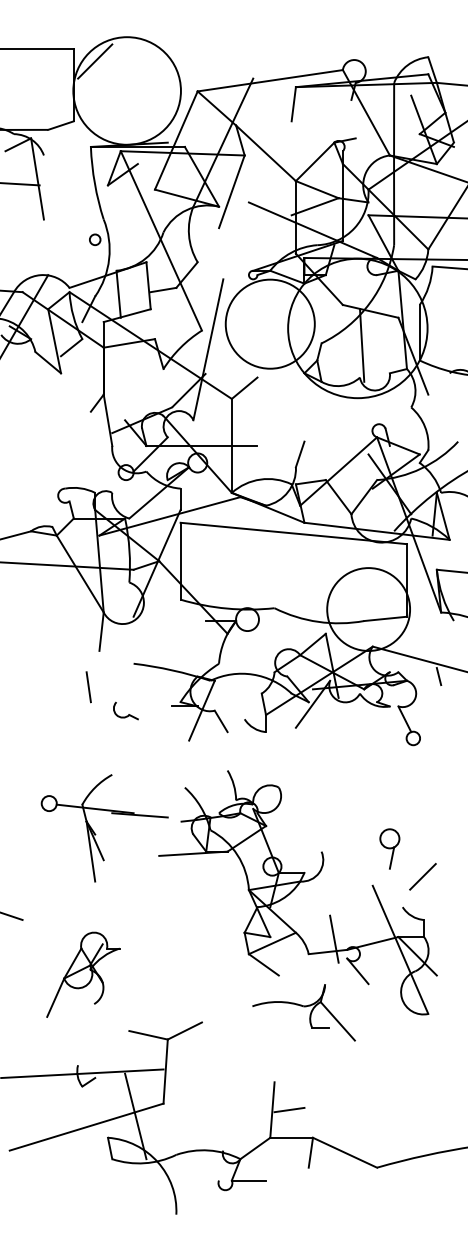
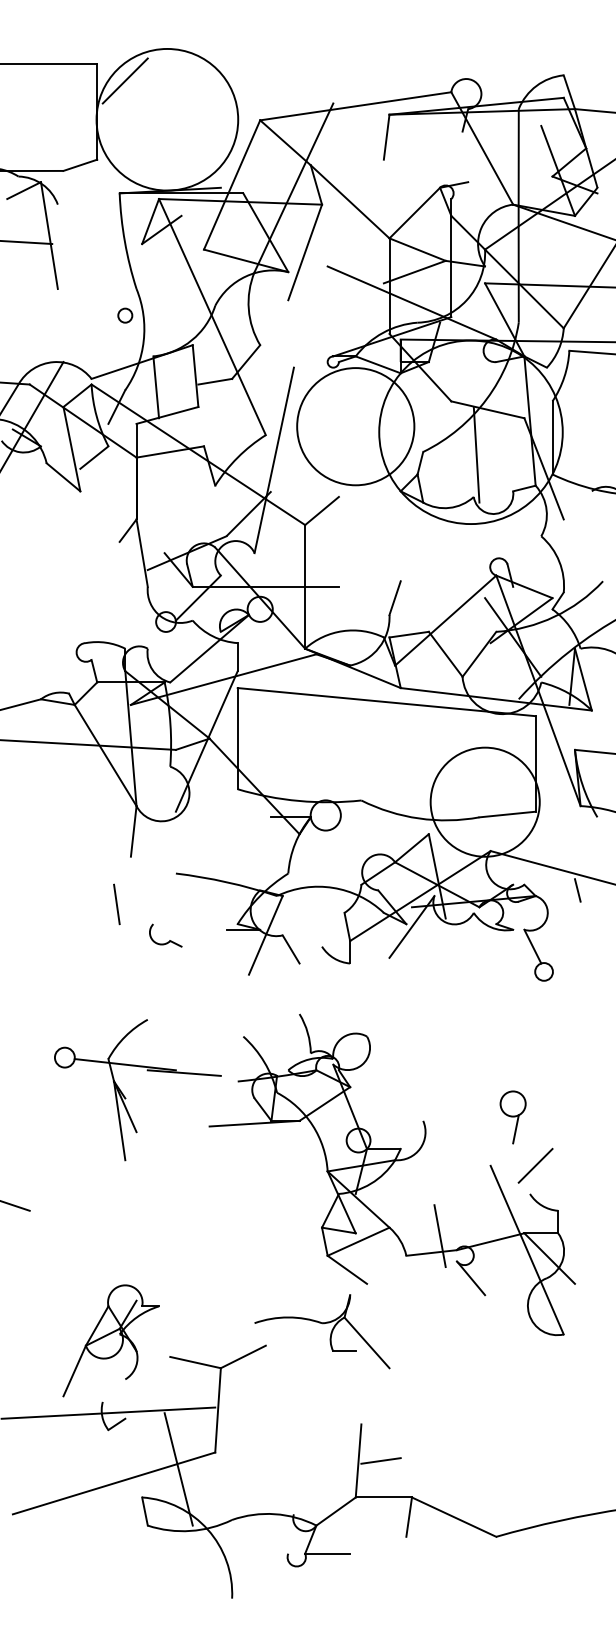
line: (422, 876) -> (535, 1165), moved
part: (83, 974) -> (111, 1340), moved
part: (303, 1012) -> (321, 1331), moved

